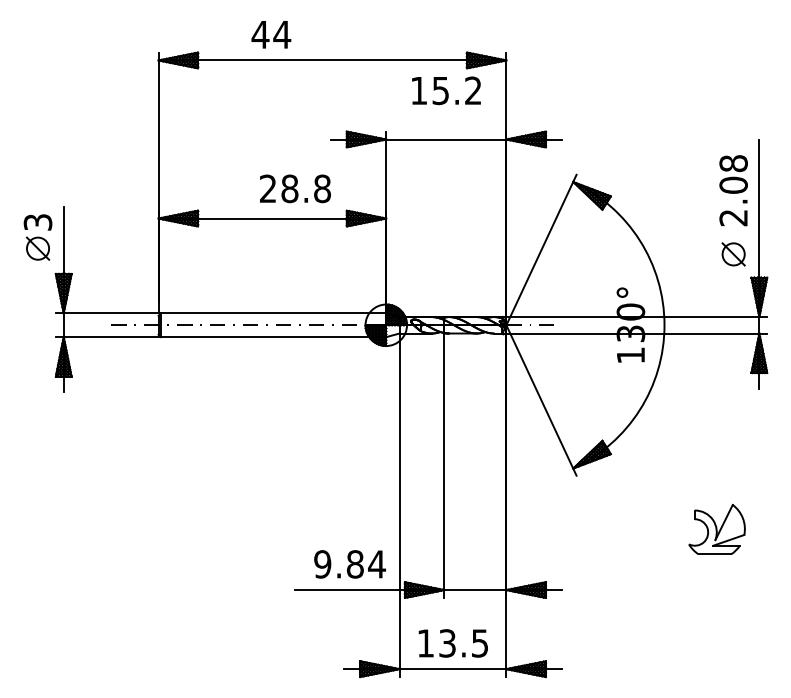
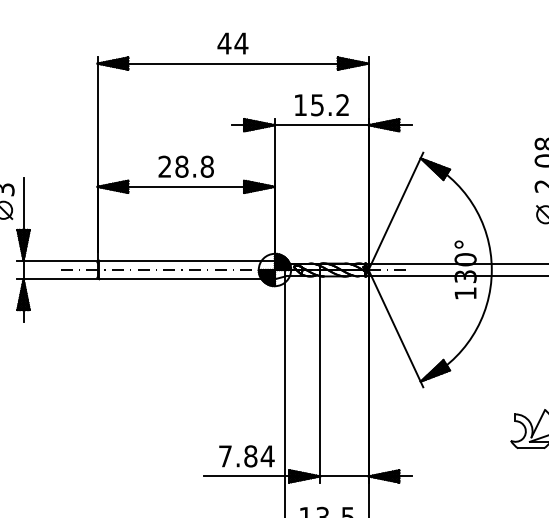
text: (271, 34) -> (233, 43), moved
text: (446, 90) -> (321, 104), moved
text: (295, 188) -> (186, 166), moved
text: (322, 564) -> (225, 456), 9.84 -> 7.84

